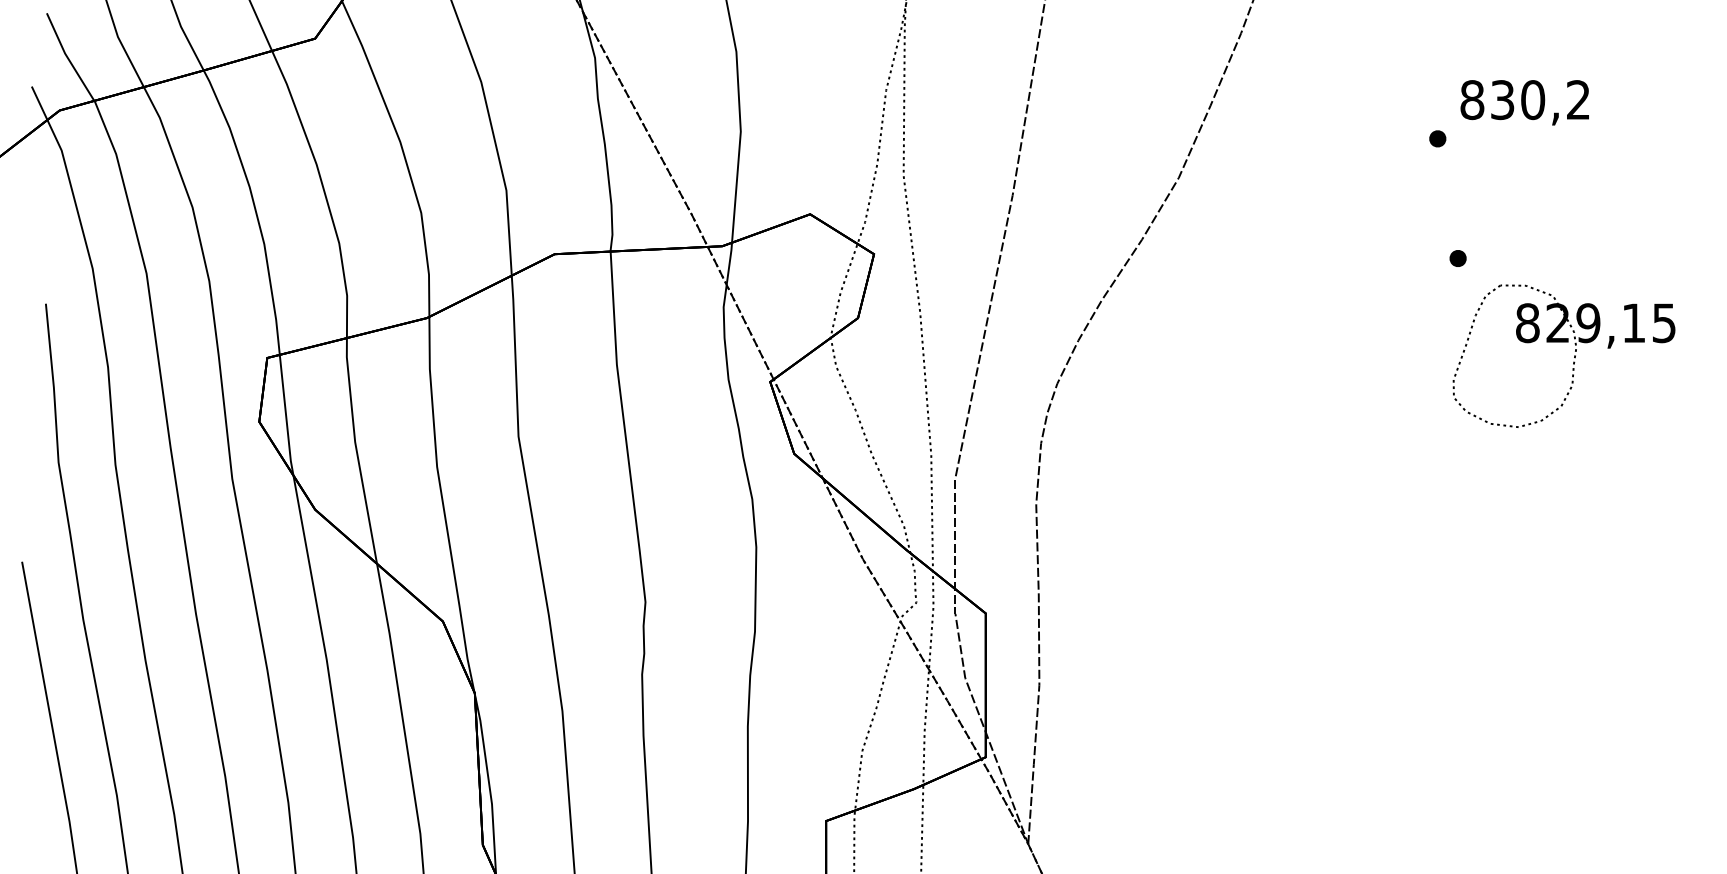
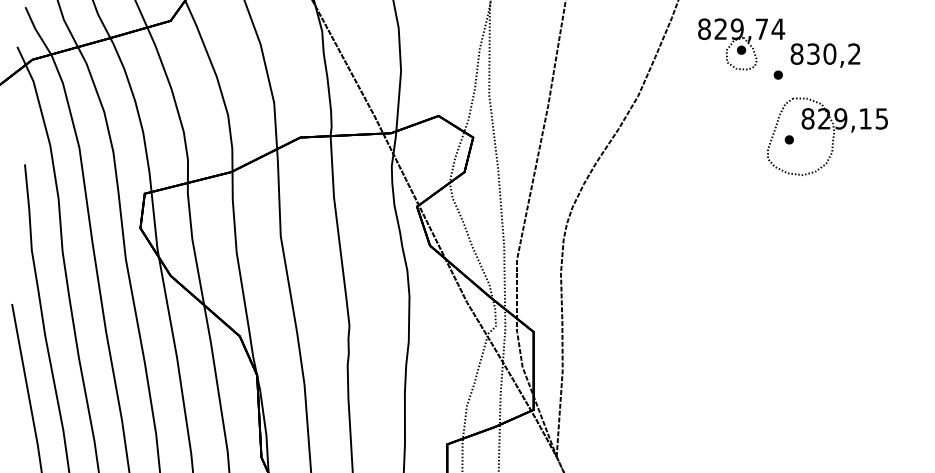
part: (1369, 82) -> (741, 44), added
part: (1563, 355) -> (827, 136), moved

